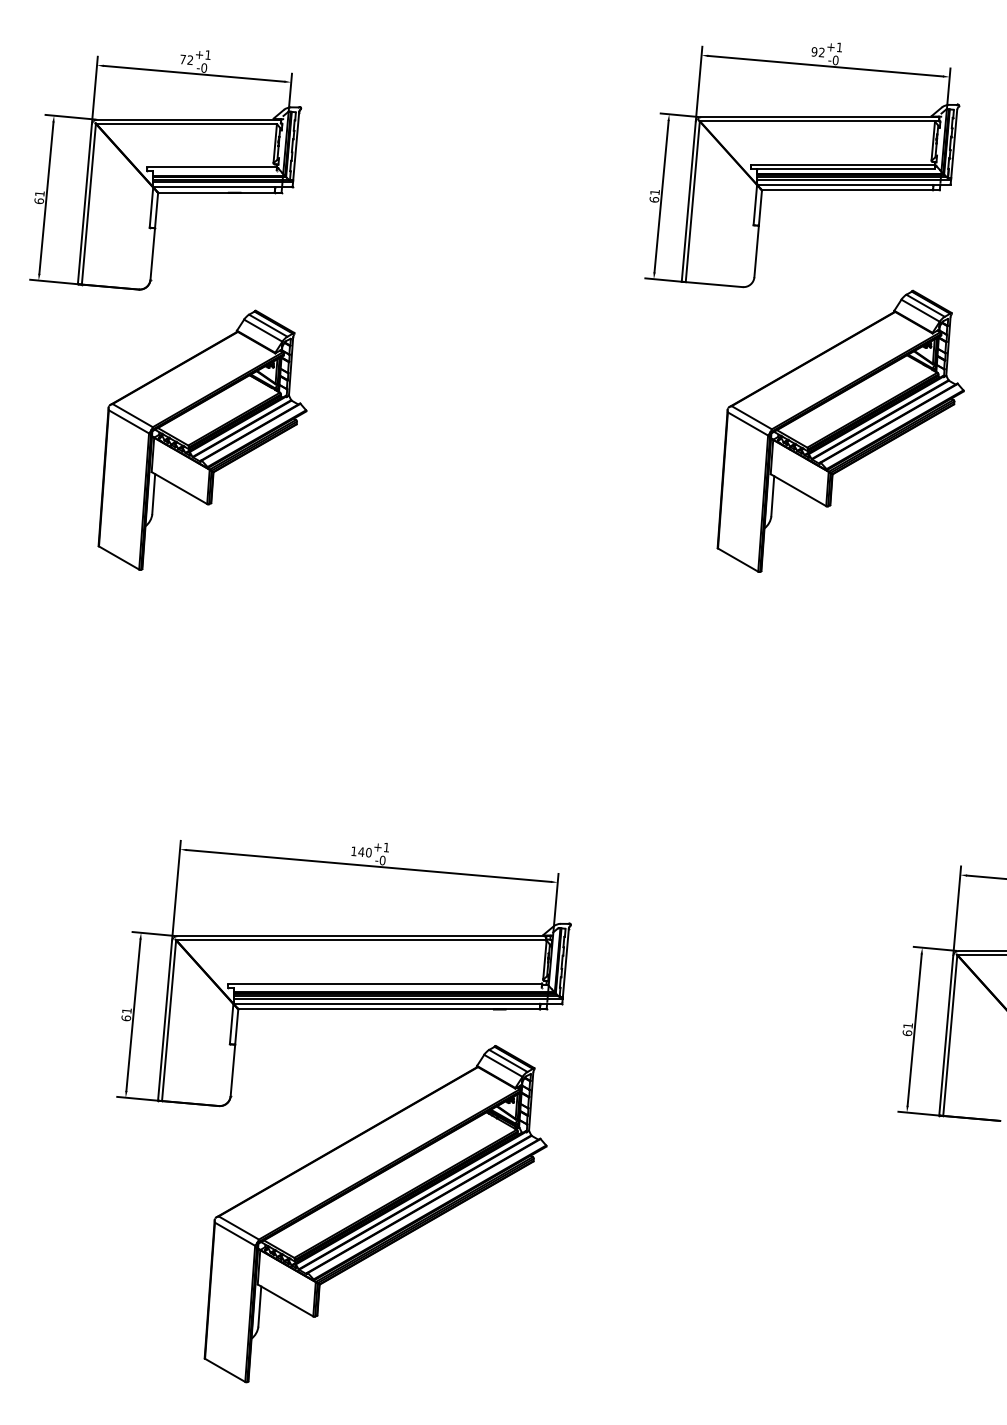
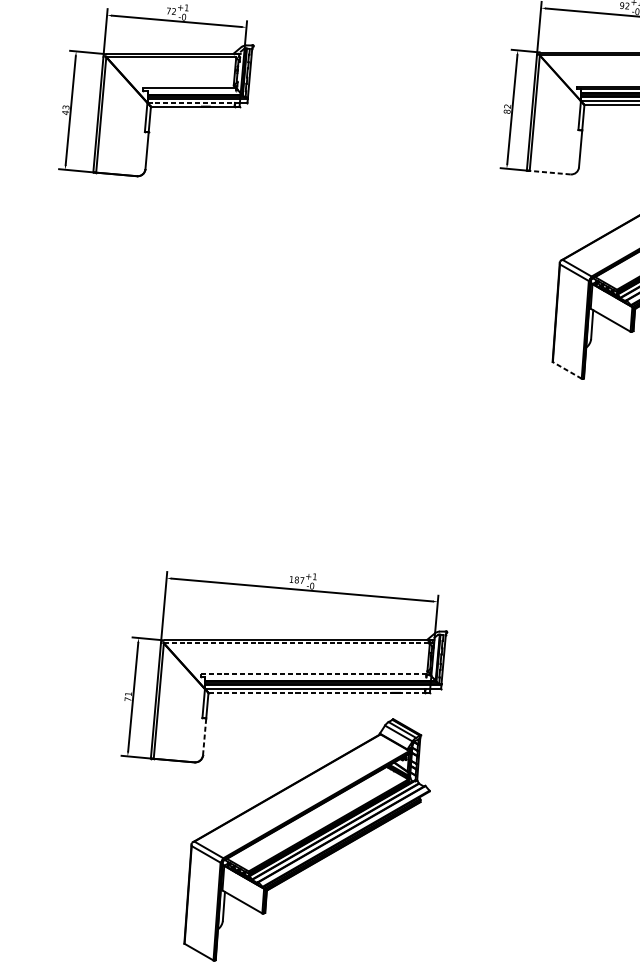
line: (214, 187) -> (191, 102), solid -> dashed
text: (654, 195) -> (507, 108), 61 -> 82
text: (39, 197) -> (65, 110), 61 -> 43
line: (714, 284) -> (550, 172), solid -> dashed
part: (202, 439) -> (182, 283), removed
line: (737, 559) -> (566, 370), solid -> dashed
text: (364, 852) -> (299, 580), 140 -> 187
line: (361, 940) -> (296, 643), solid -> dashed
line: (385, 983) -> (314, 674), solid -> dashed
line: (393, 1009) -> (319, 693), solid -> dashed
text: (126, 1018) -> (128, 699), 61 -> 71
line: (232, 1070) -> (204, 736), solid -> dashed

